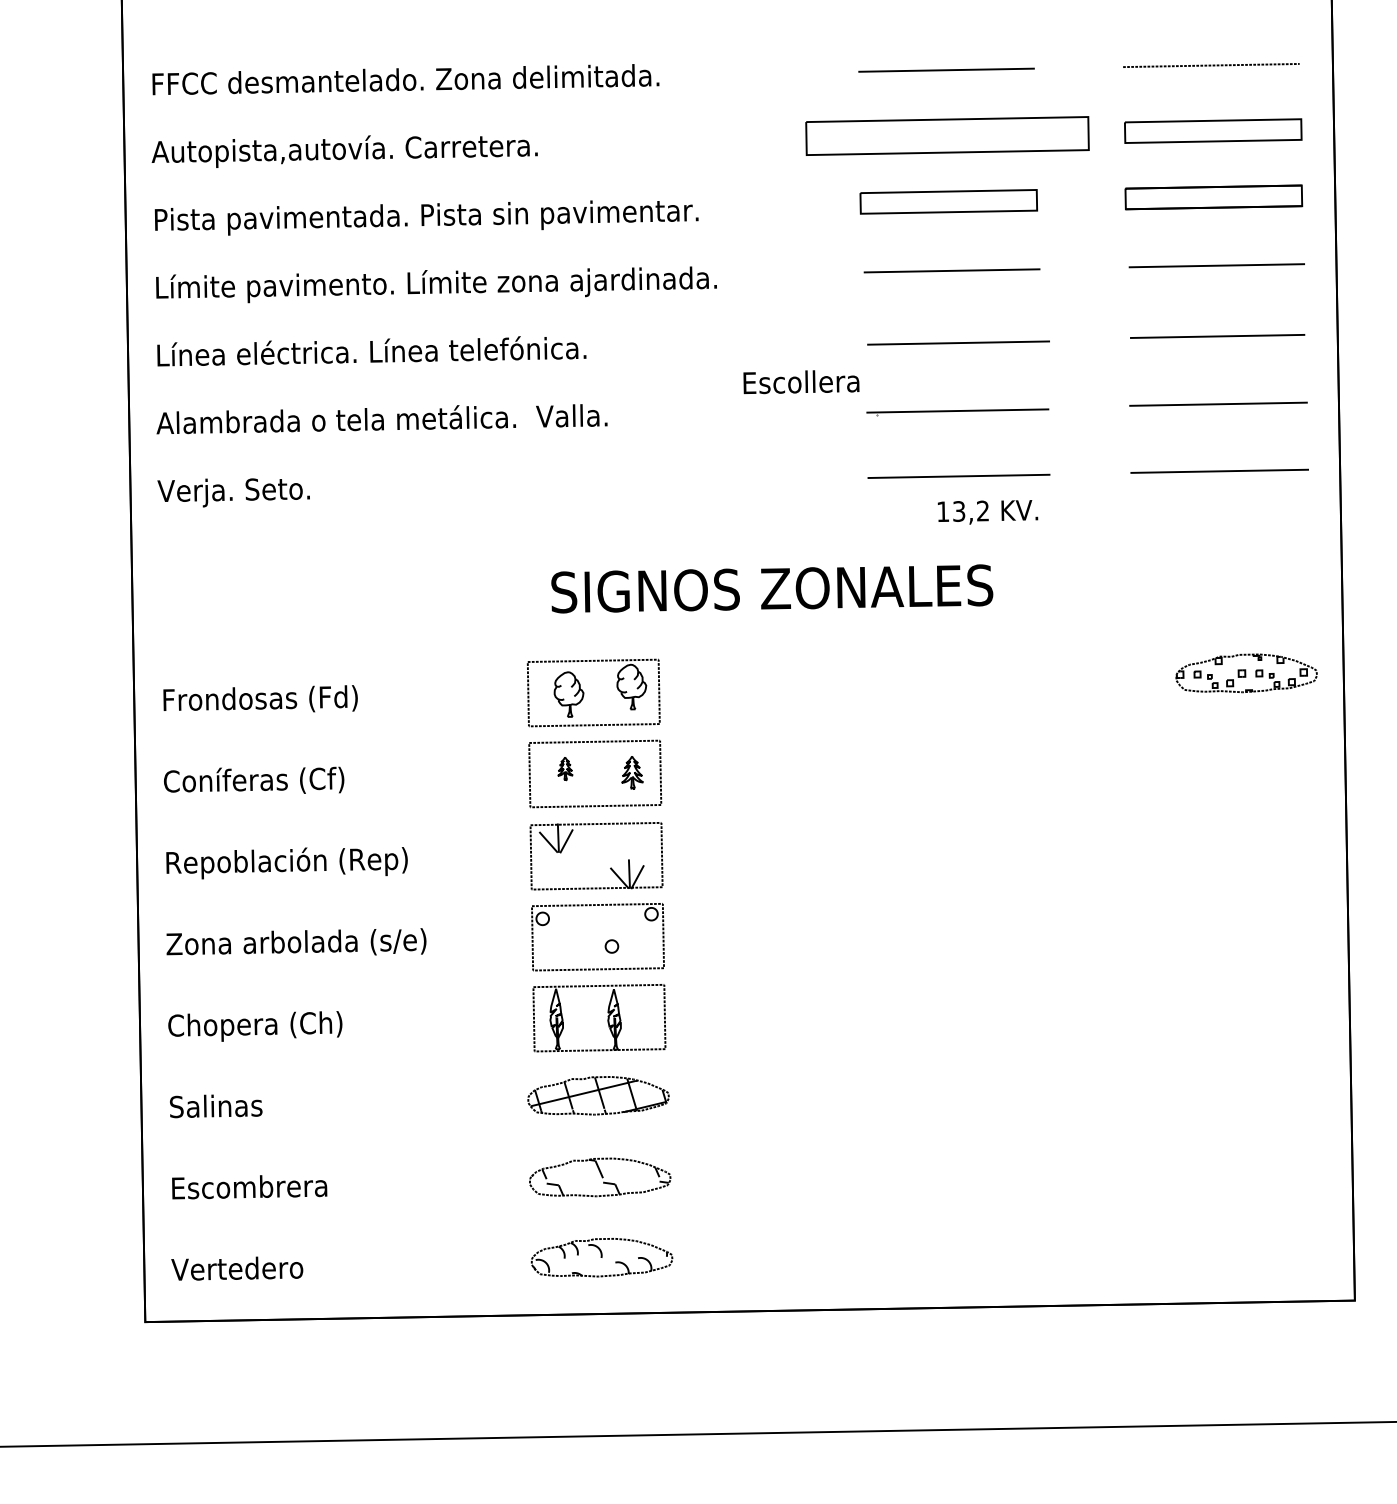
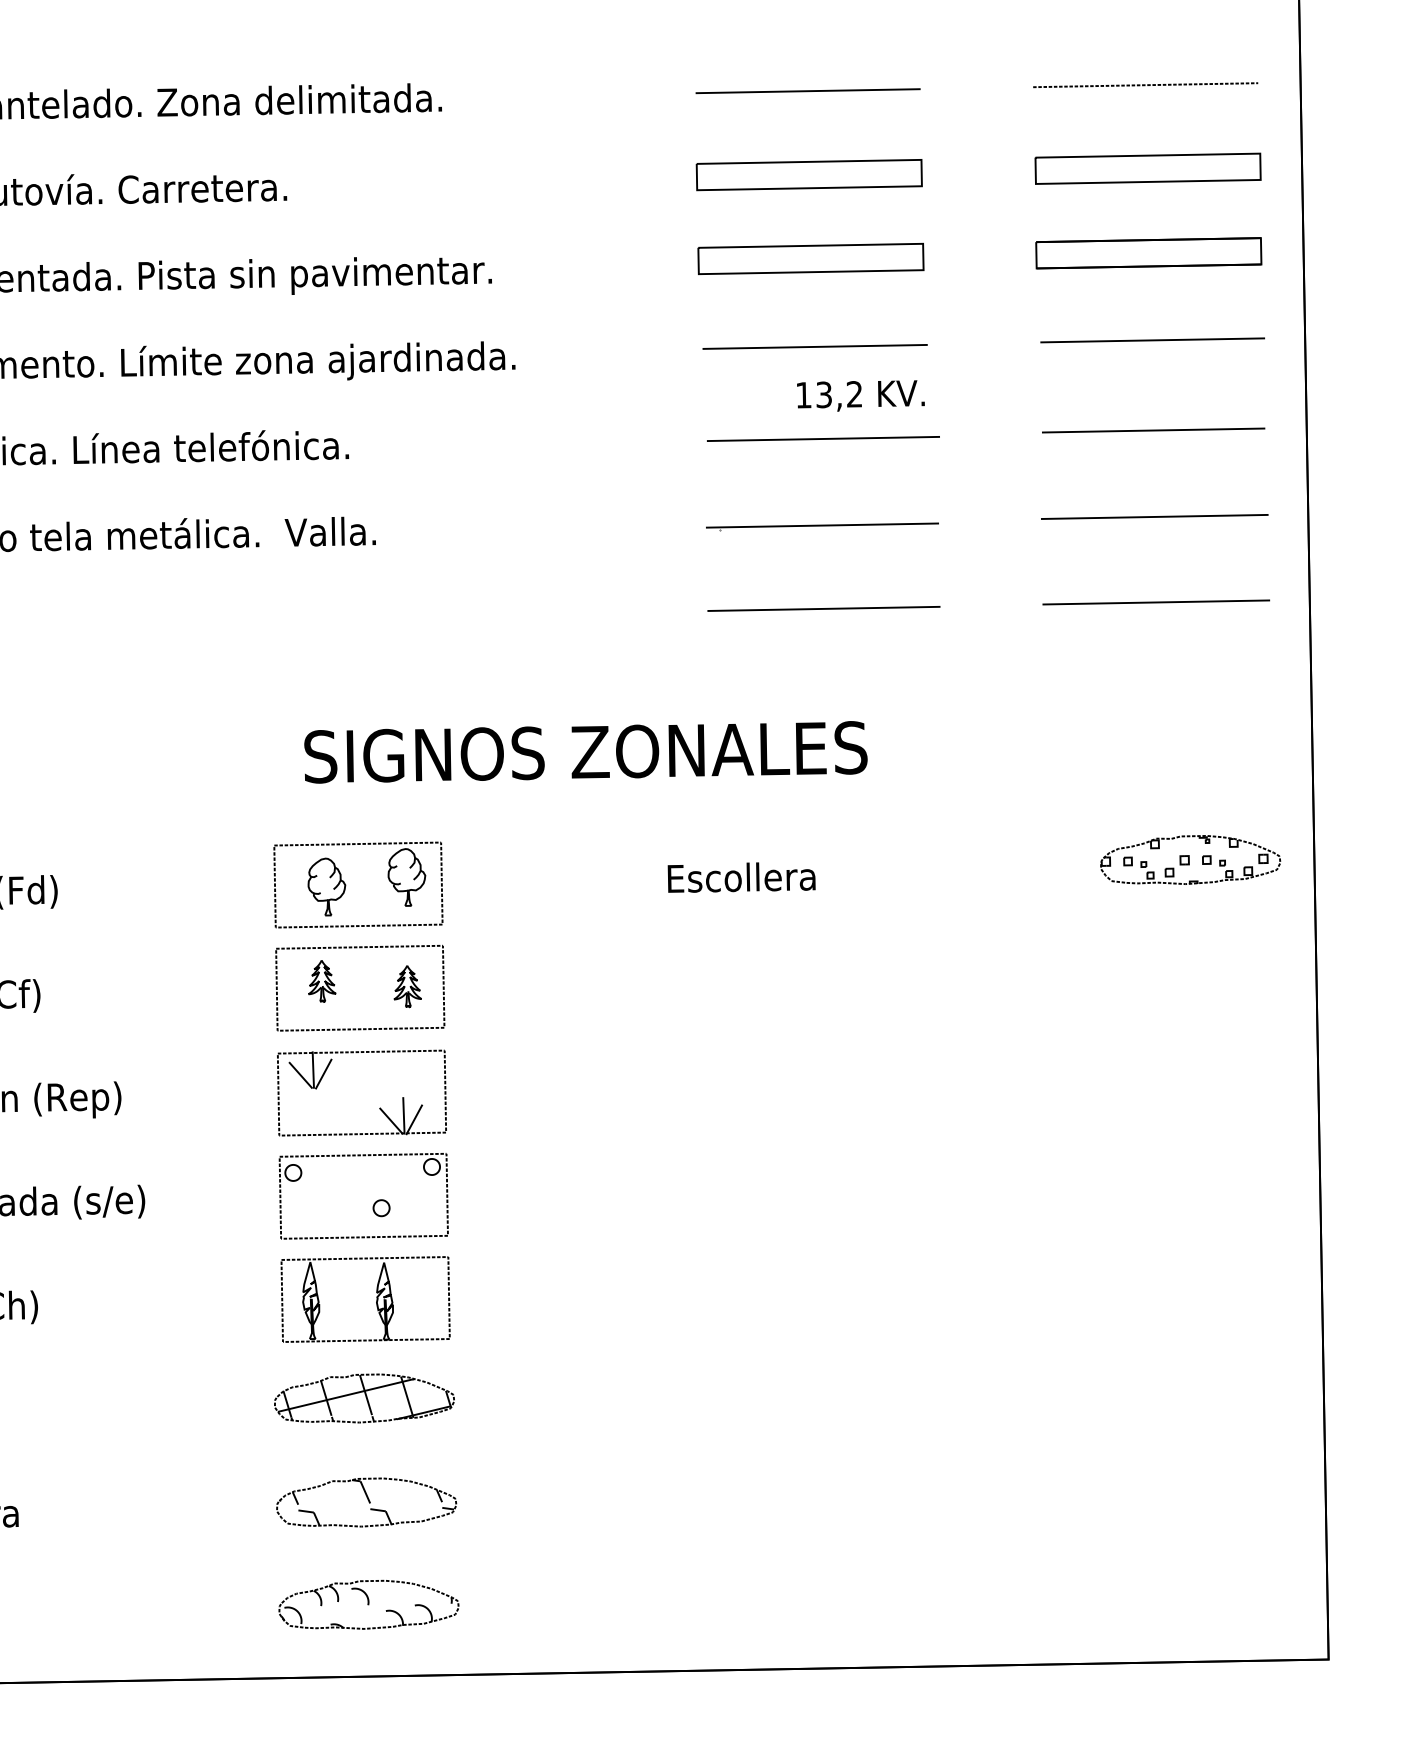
part: (947, 135) -> (809, 174), size x0.62
text: (801, 382) -> (741, 878), moved
text: (987, 512) -> (860, 396), moved
part: (565, 768) -> (322, 981), size x1.43

